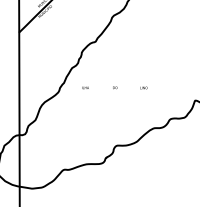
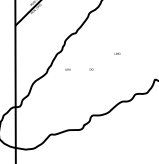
text: (143, 87) -> (117, 53), moved

